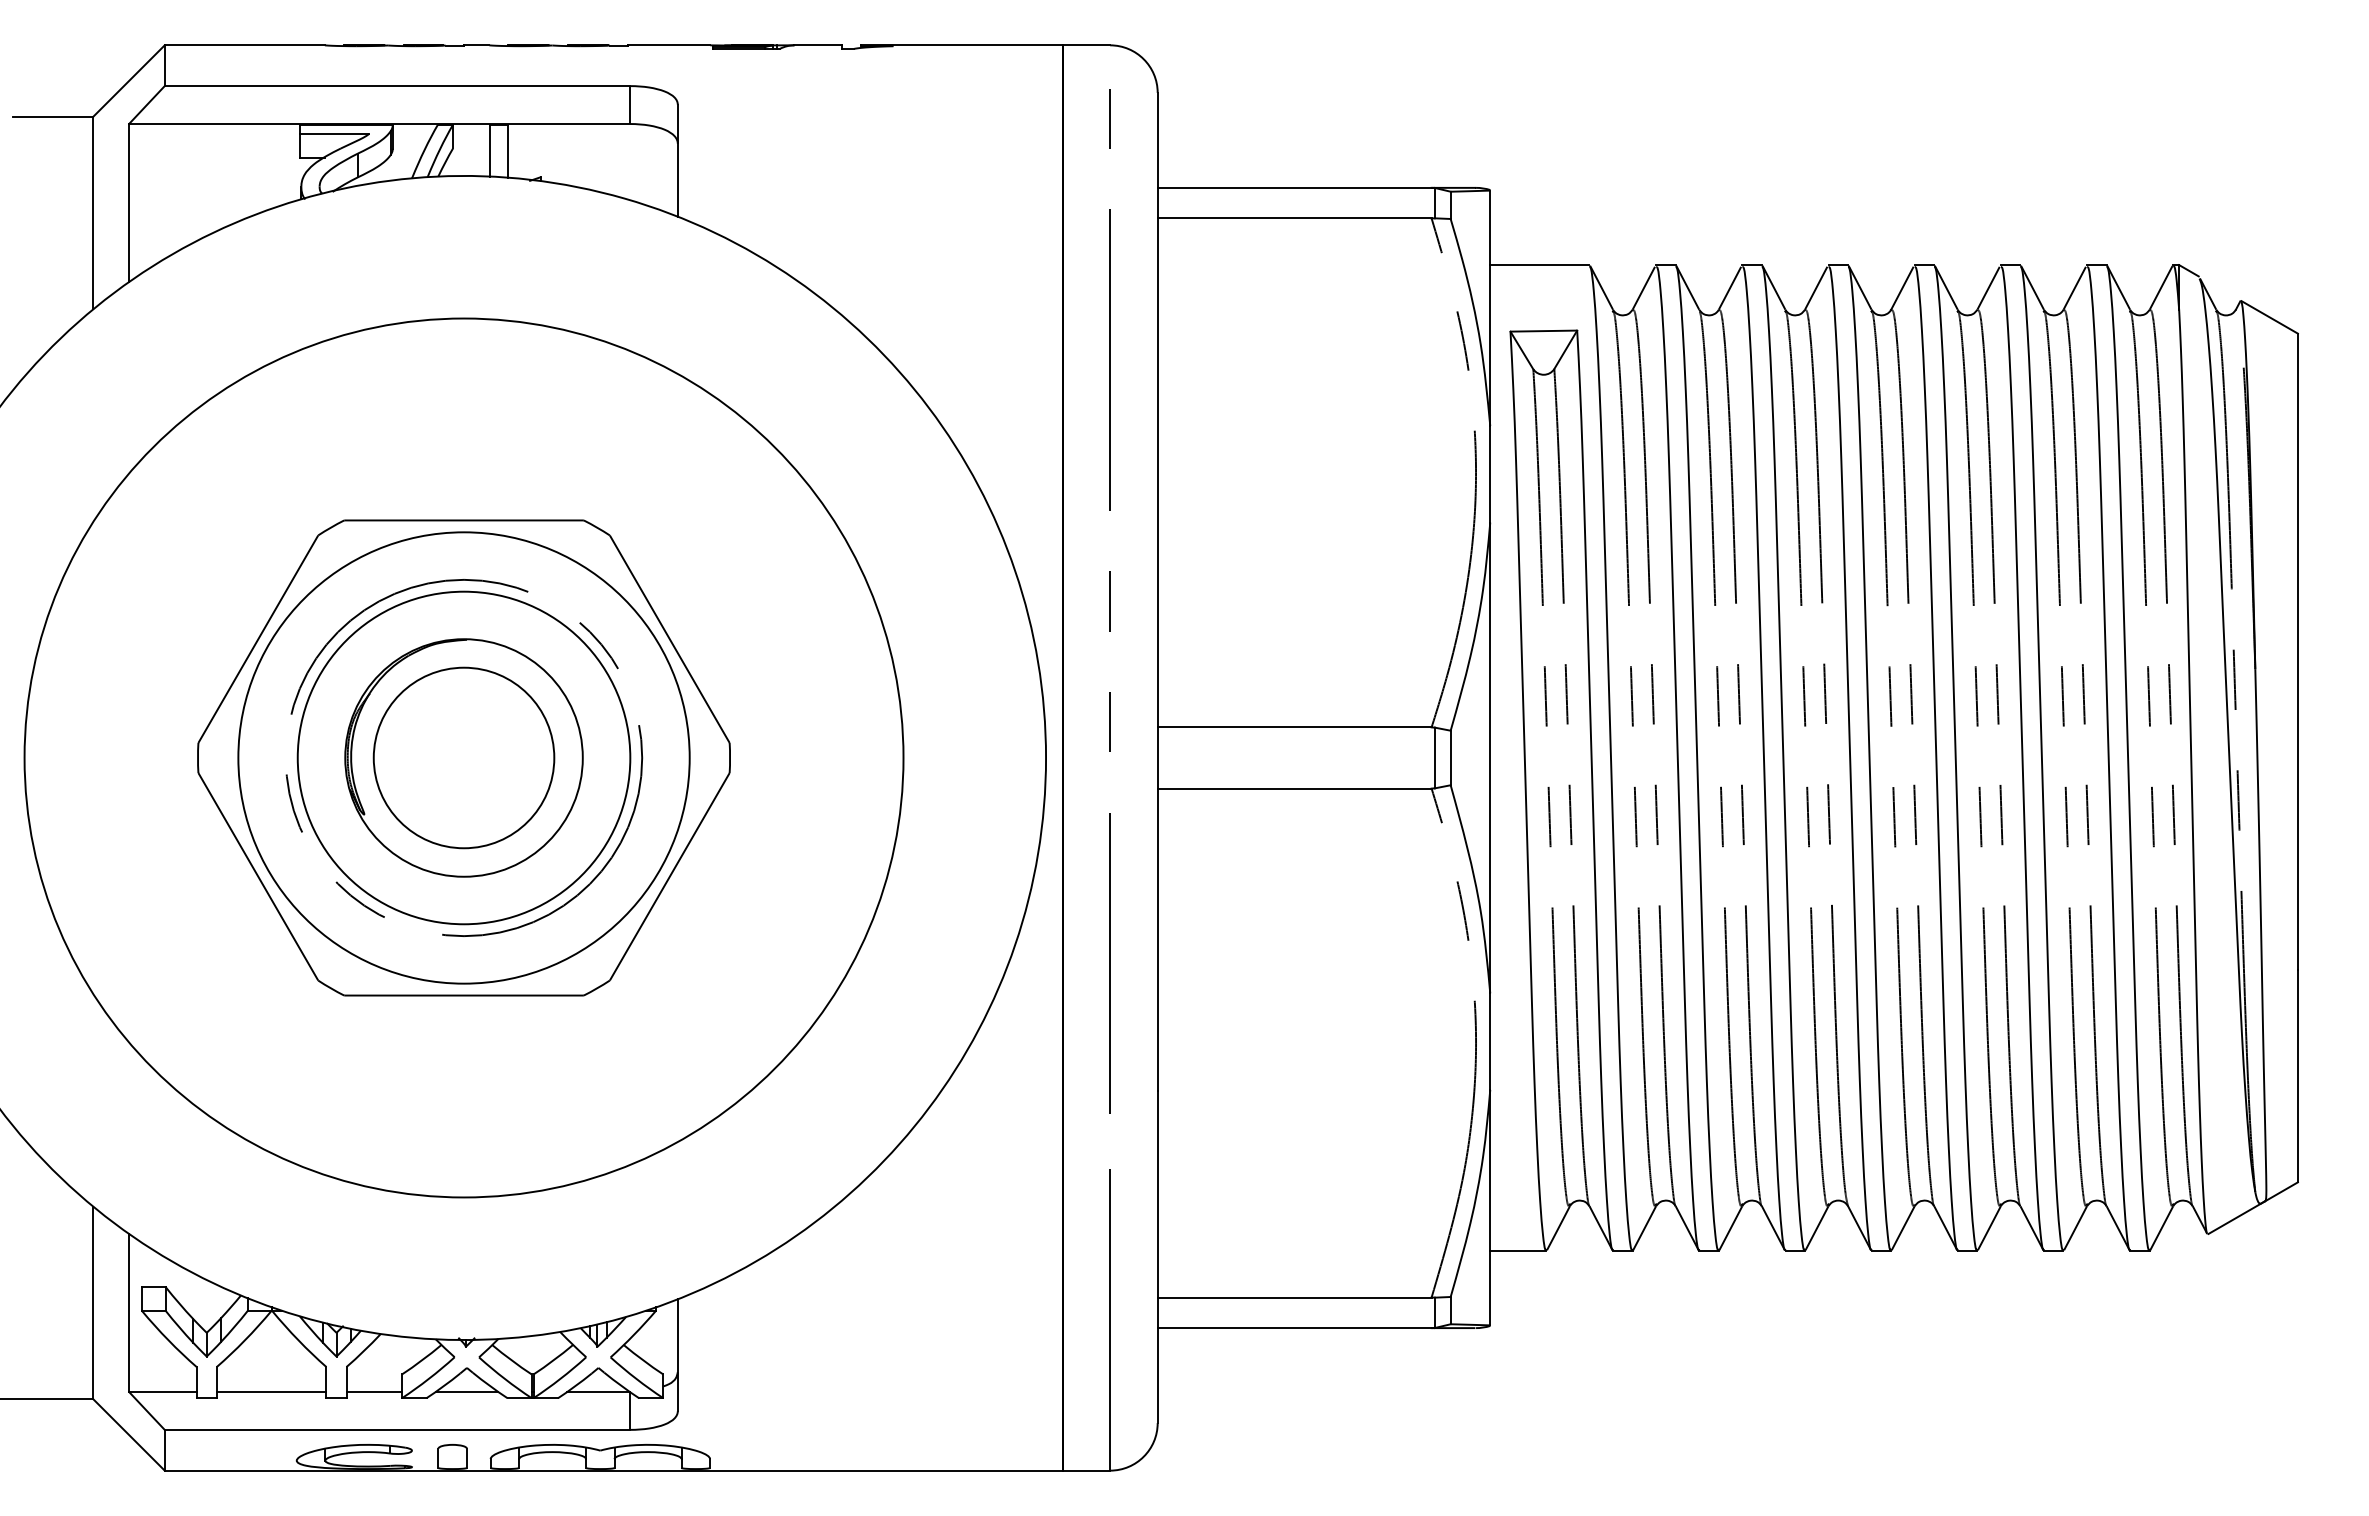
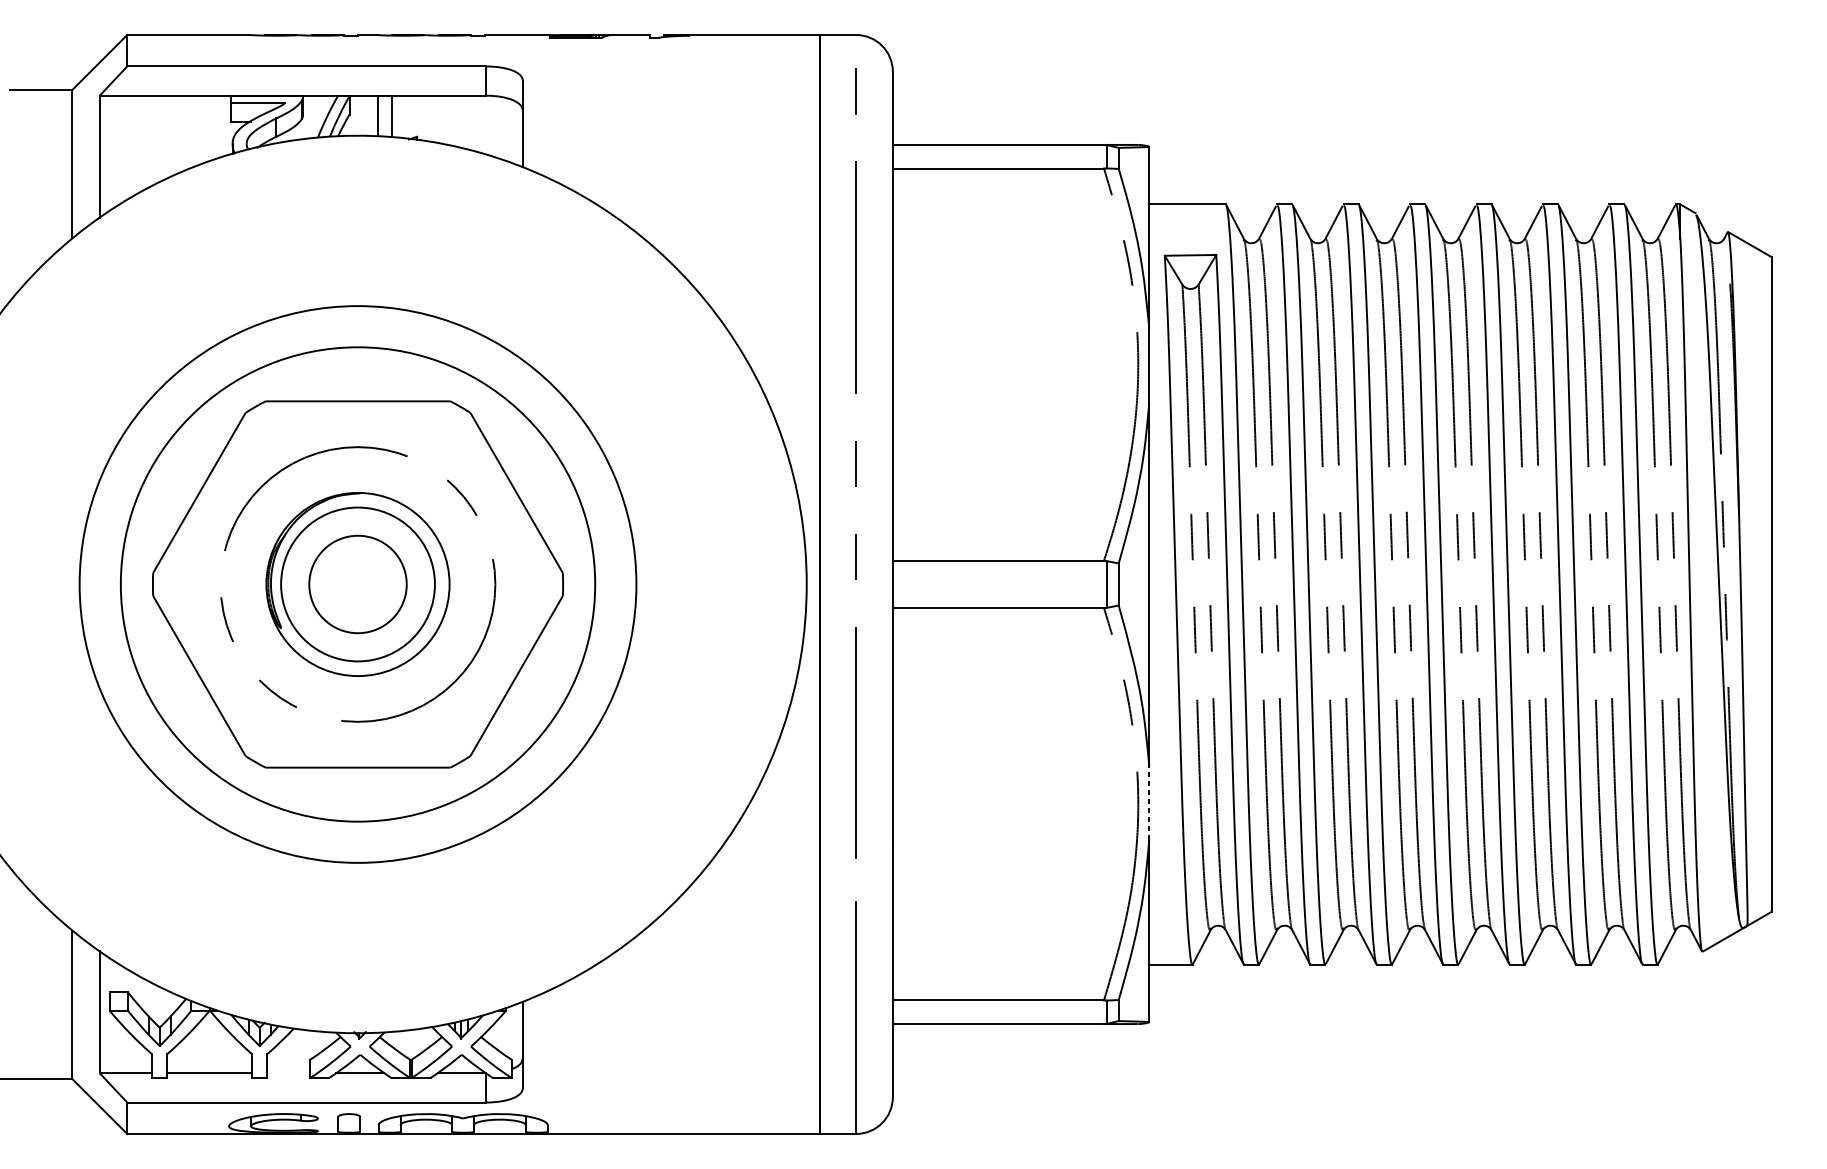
circle: (463, 757) -> (357, 584), size x0.6
circle: (463, 757) -> (357, 584), size x0.7
circle: (463, 757) -> (357, 584), size x0.7
circle: (463, 757) -> (357, 584), size x1.6
line: (1490, 1041) -> (1149, 803), solid -> dashed
line: (374, 1391) -> (288, 1072), removed

